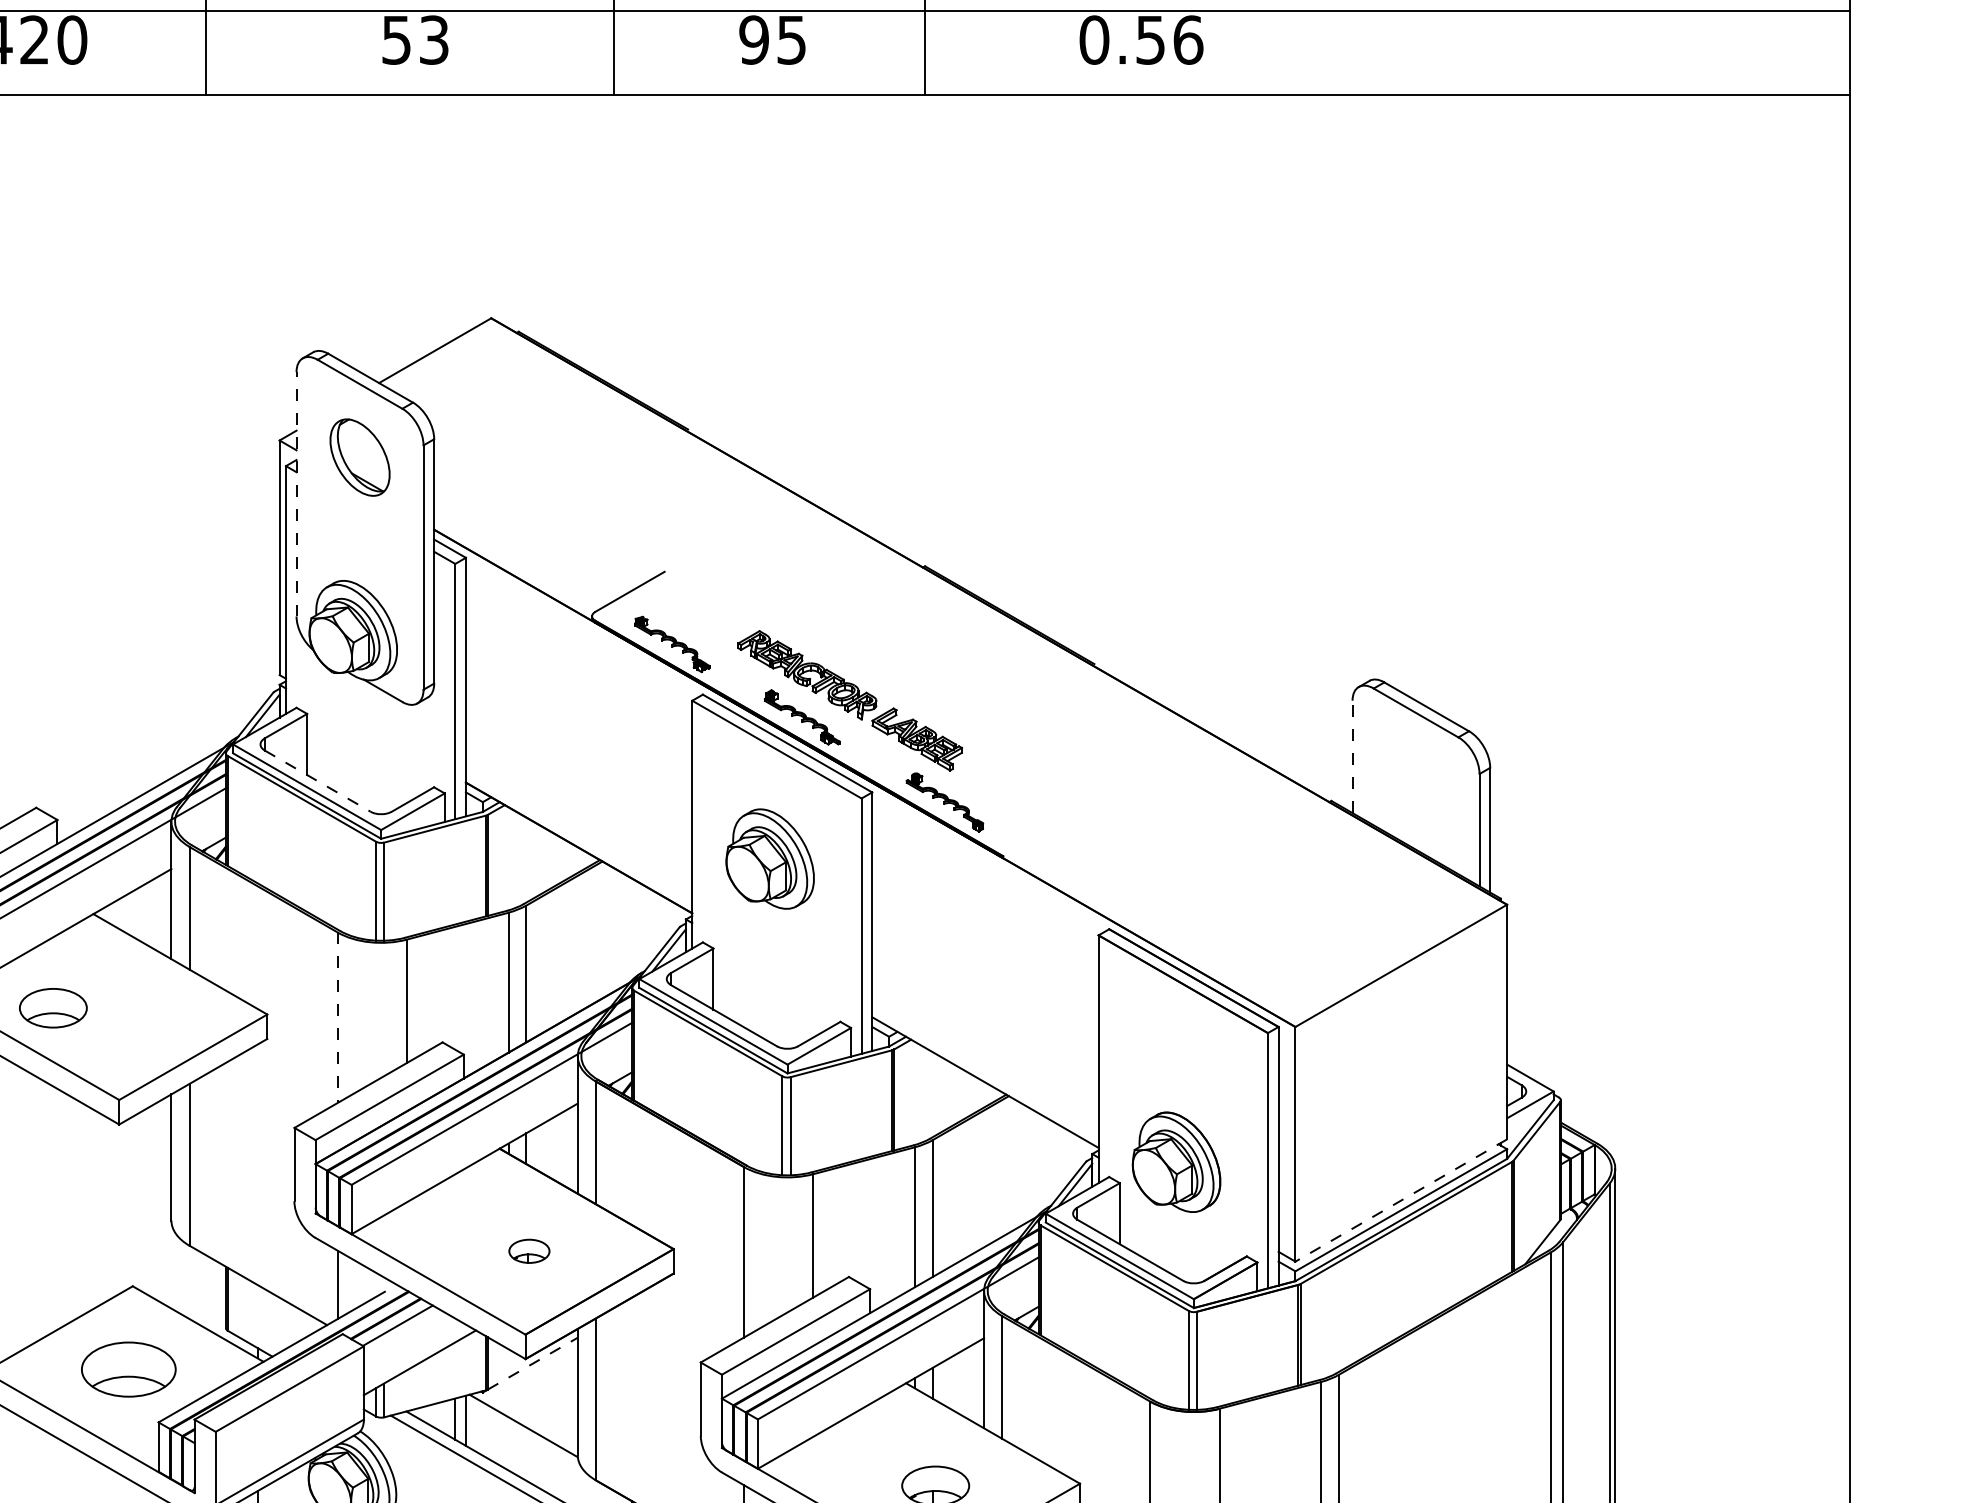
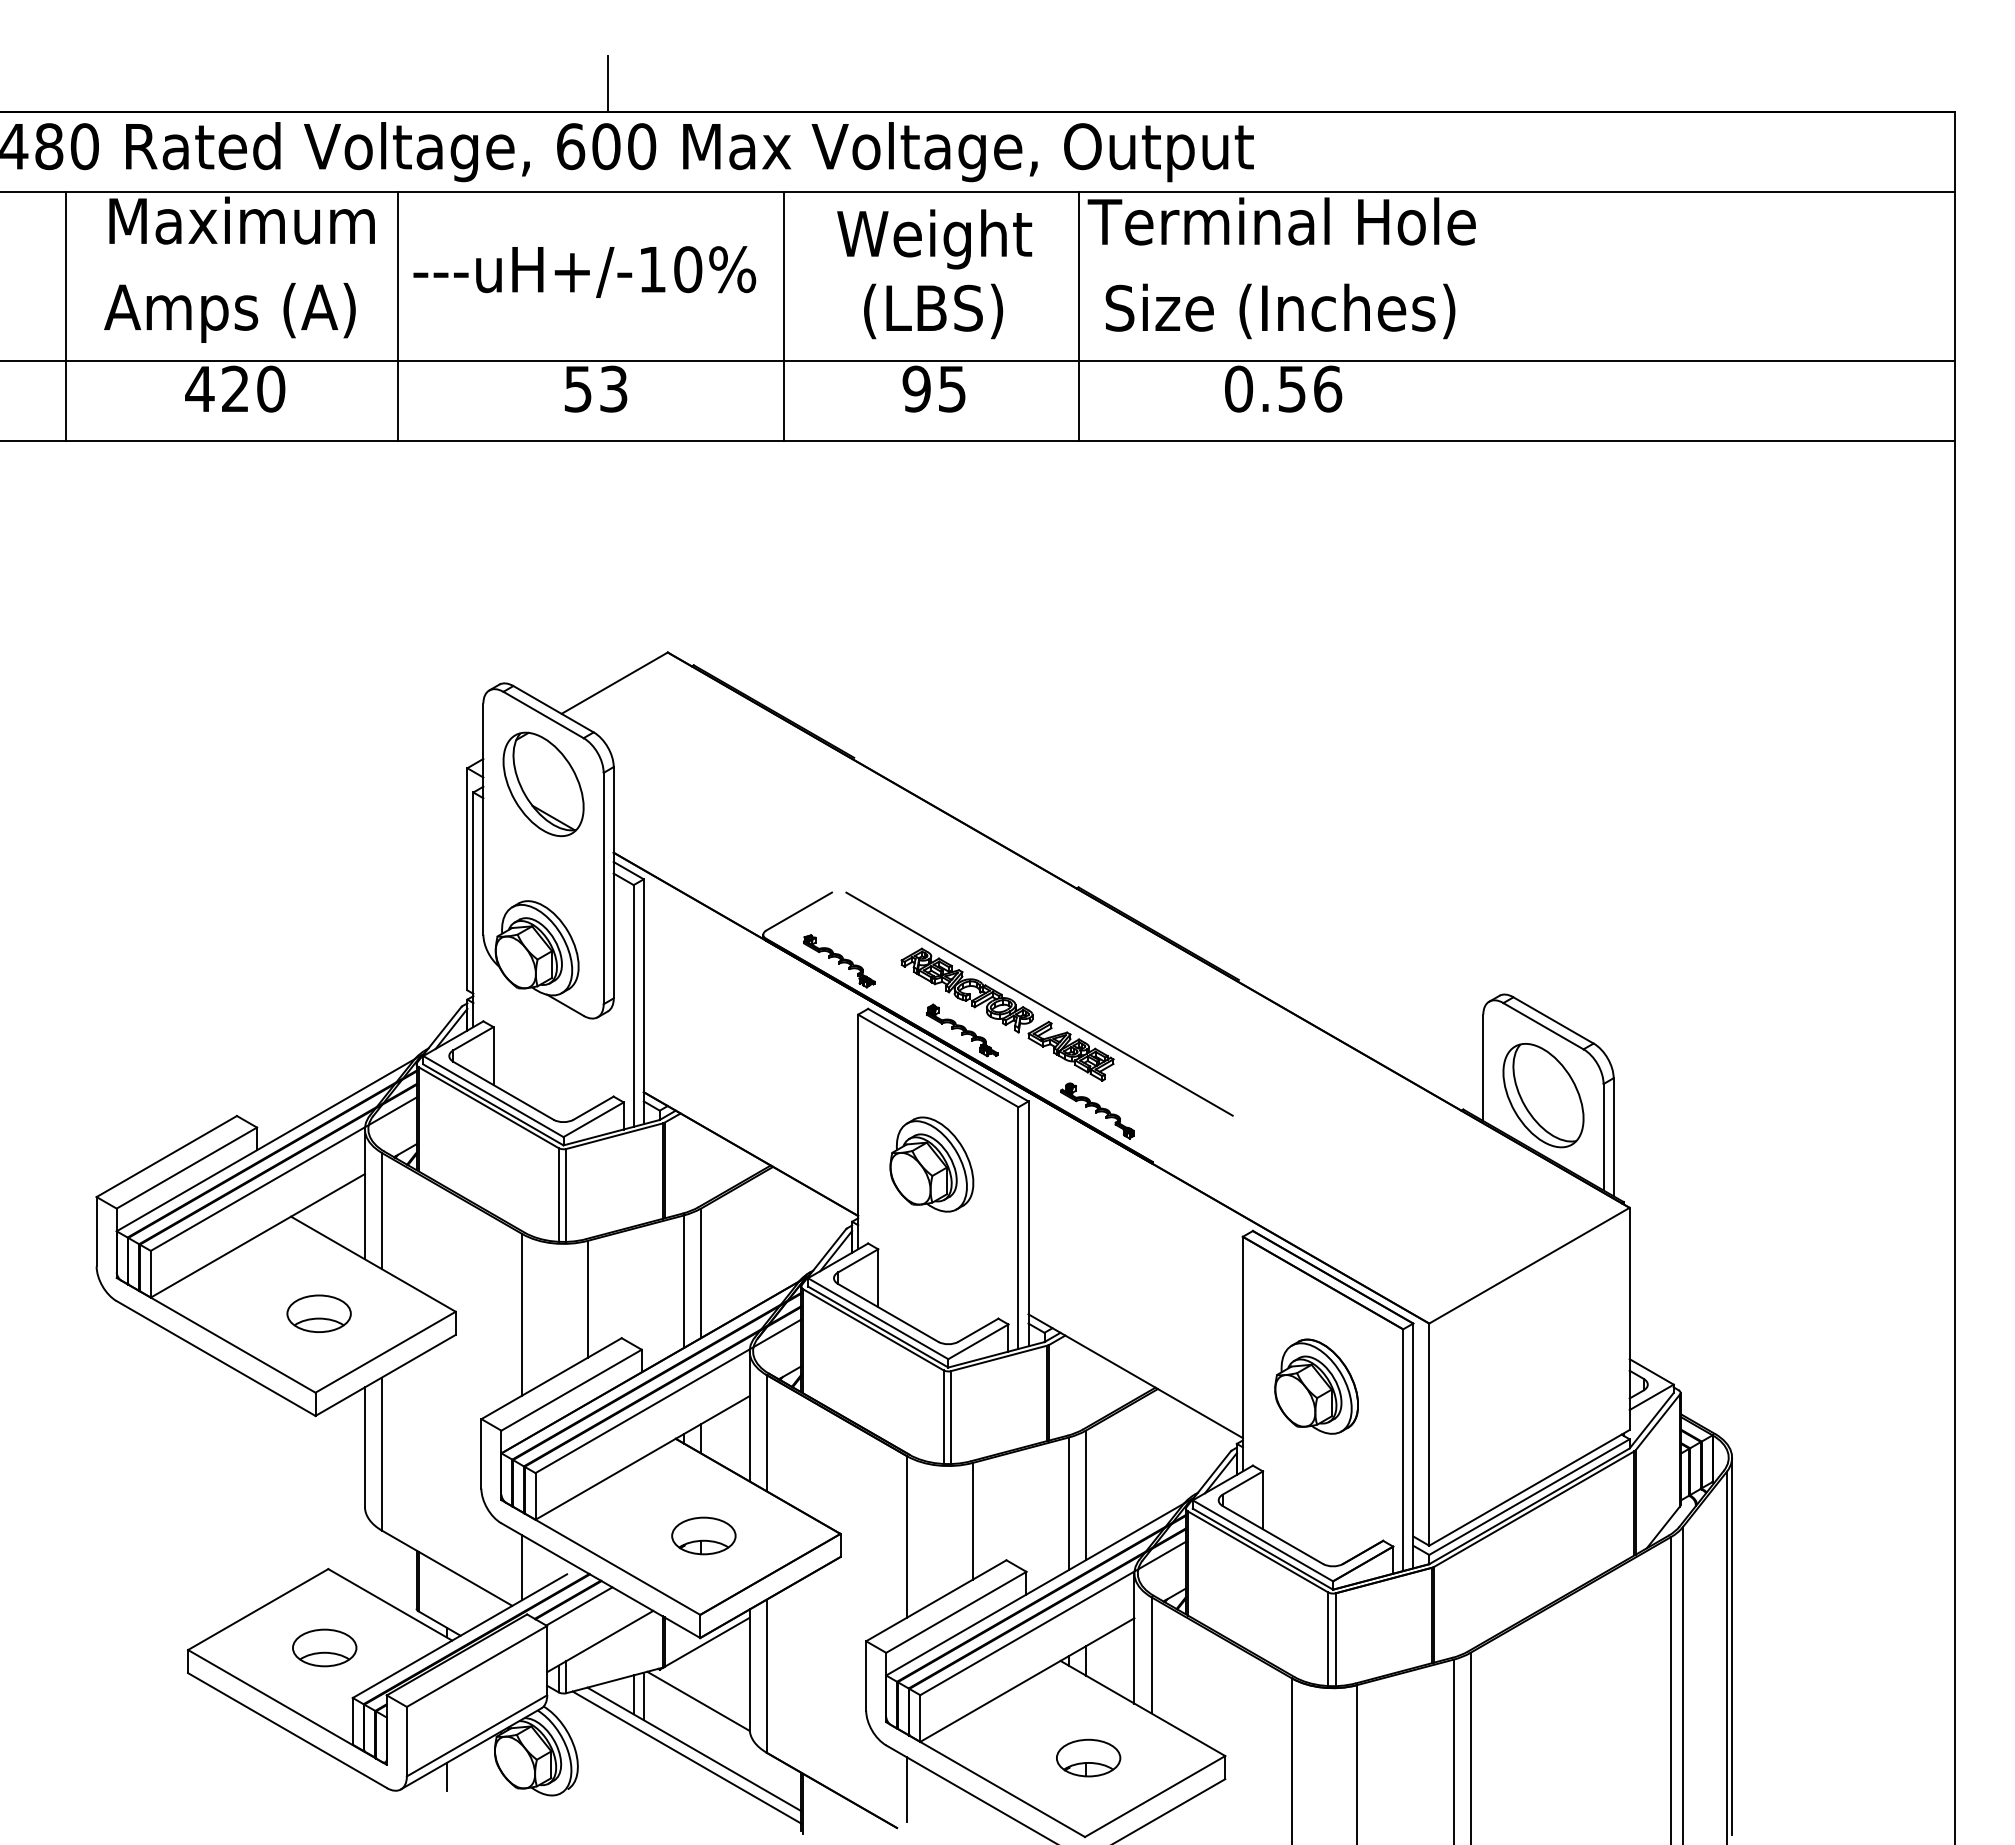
part: (360, 457) -> (543, 784), size x1.43
line: (296, 494) -> (483, 819), dashed -> solid
line: (883, 688) -> (1039, 1003), added
line: (1352, 756) -> (1483, 1067), dashed -> solid
line: (317, 780) -> (503, 1090), dashed -> solid
part: (1416, 786) -> (1543, 1095), added
part: (52, 1007) -> (318, 1313), moved
line: (337, 1017) -> (522, 1314), dashed -> solid
part: (1176, 1162) -> (1316, 1386), moved
line: (1401, 1200) -> (1529, 1487), dashed -> solid
part: (528, 1250) -> (703, 1535), size x1.67
line: (533, 1363) -> (707, 1642), dashed -> solid
part: (128, 1369) -> (324, 1647), size x0.71

